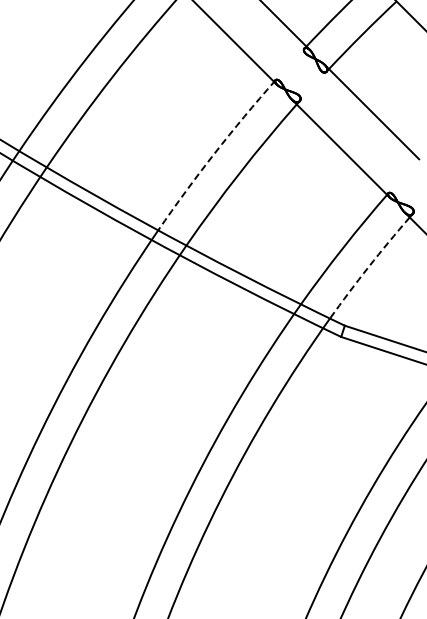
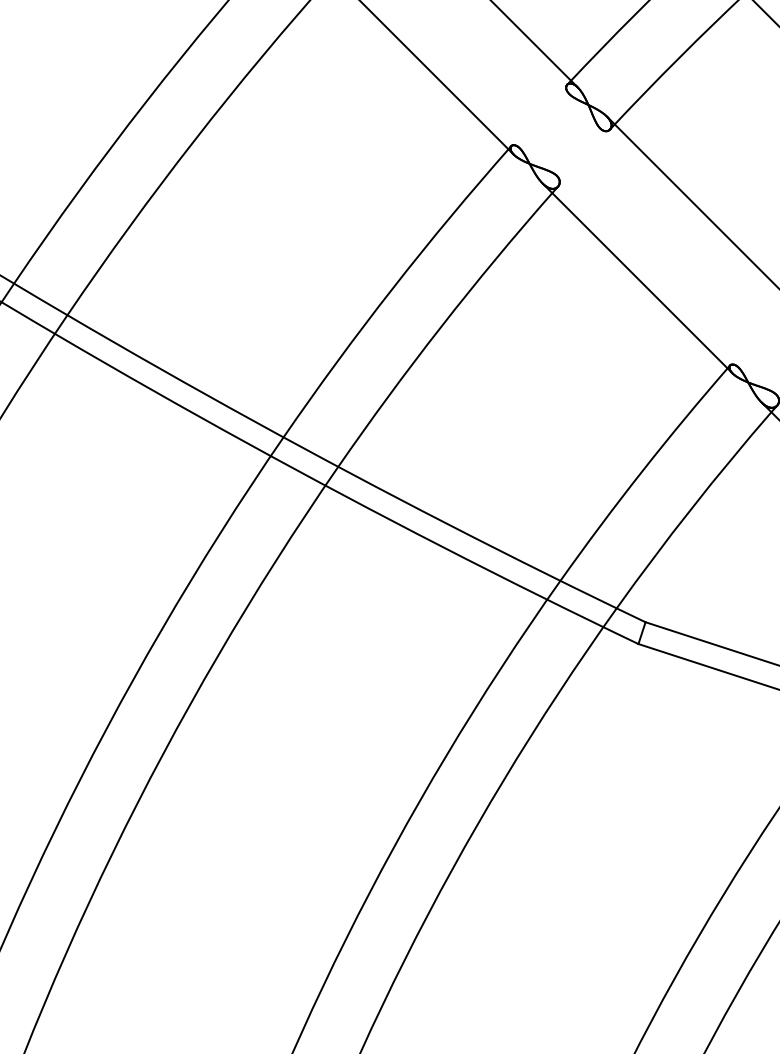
arc: (214, 153) -> (392, 288), dashed -> solid
arc: (368, 267) -> (691, 509), dashed -> solid

